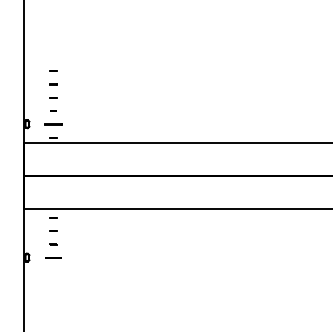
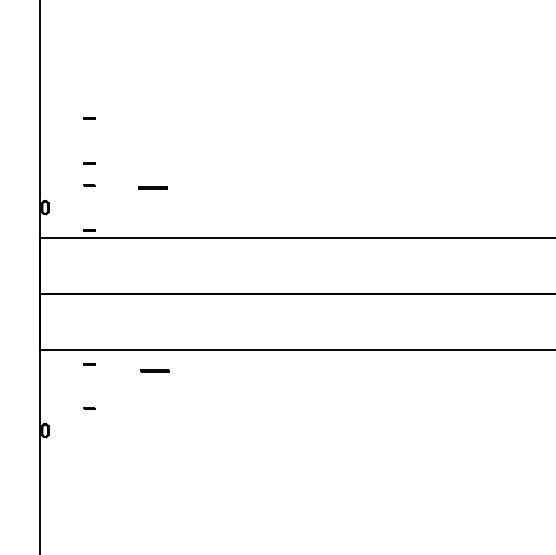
part: (53, 84) -> (89, 141), removed
line: (53, 124) -> (152, 188), moved
part: (53, 230) -> (89, 385), removed
line: (53, 257) -> (154, 370), moved

